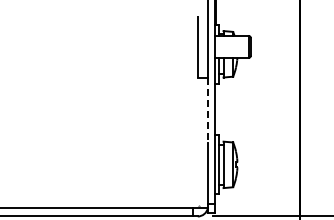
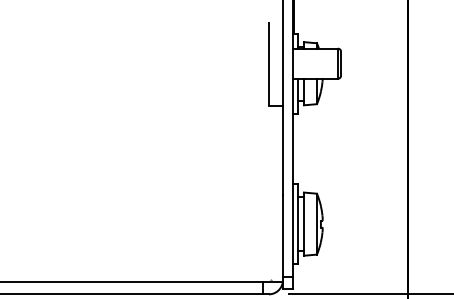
line: (208, 110) -> (283, 150), dashed -> solid

